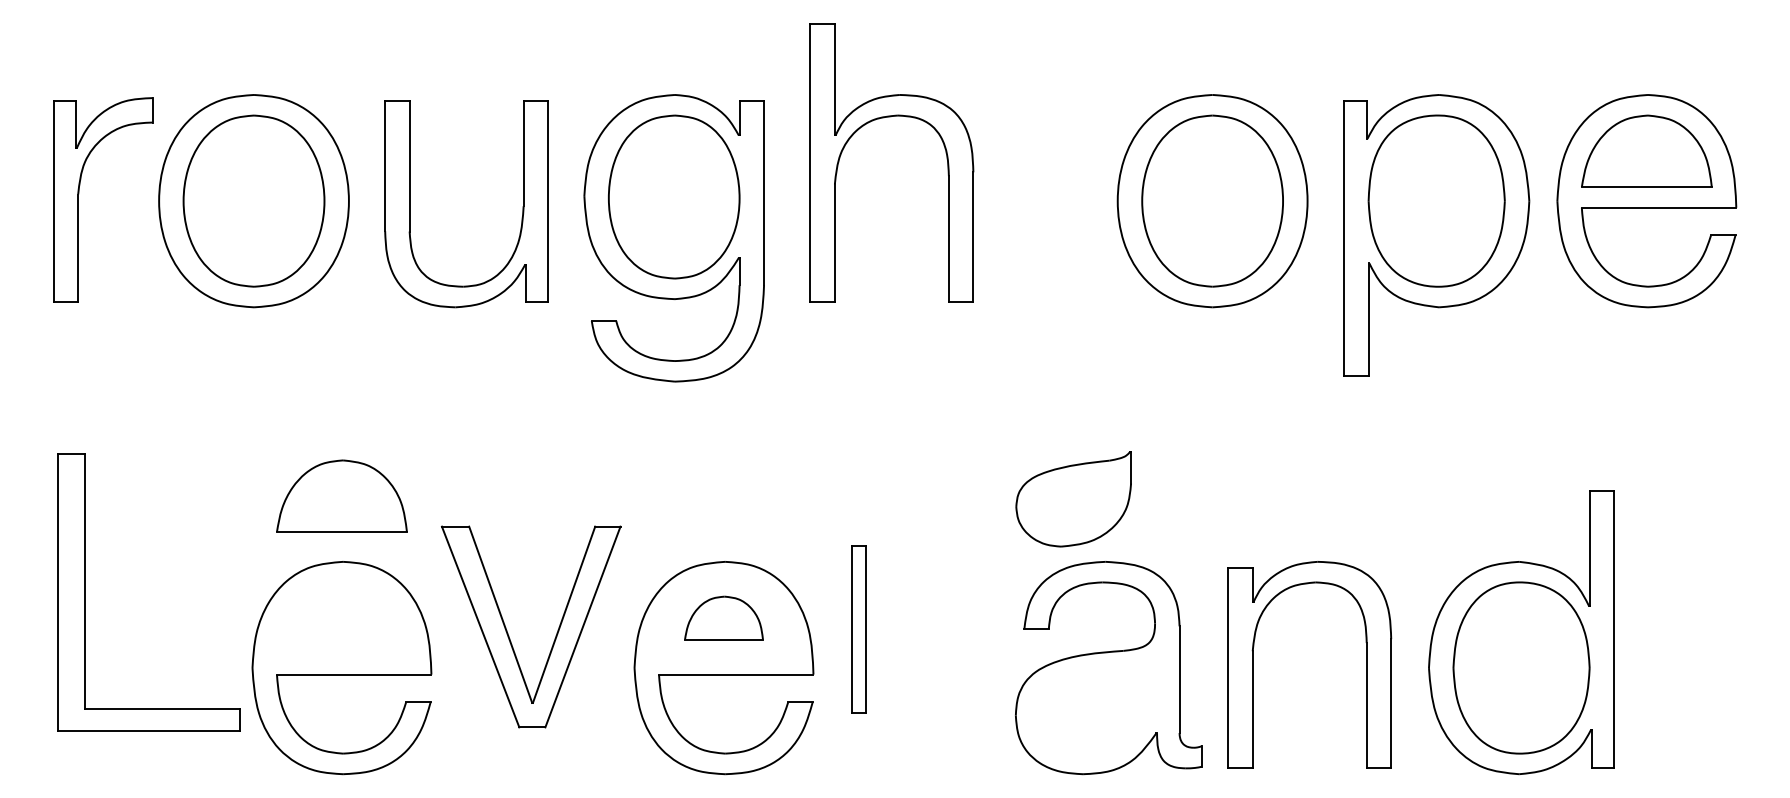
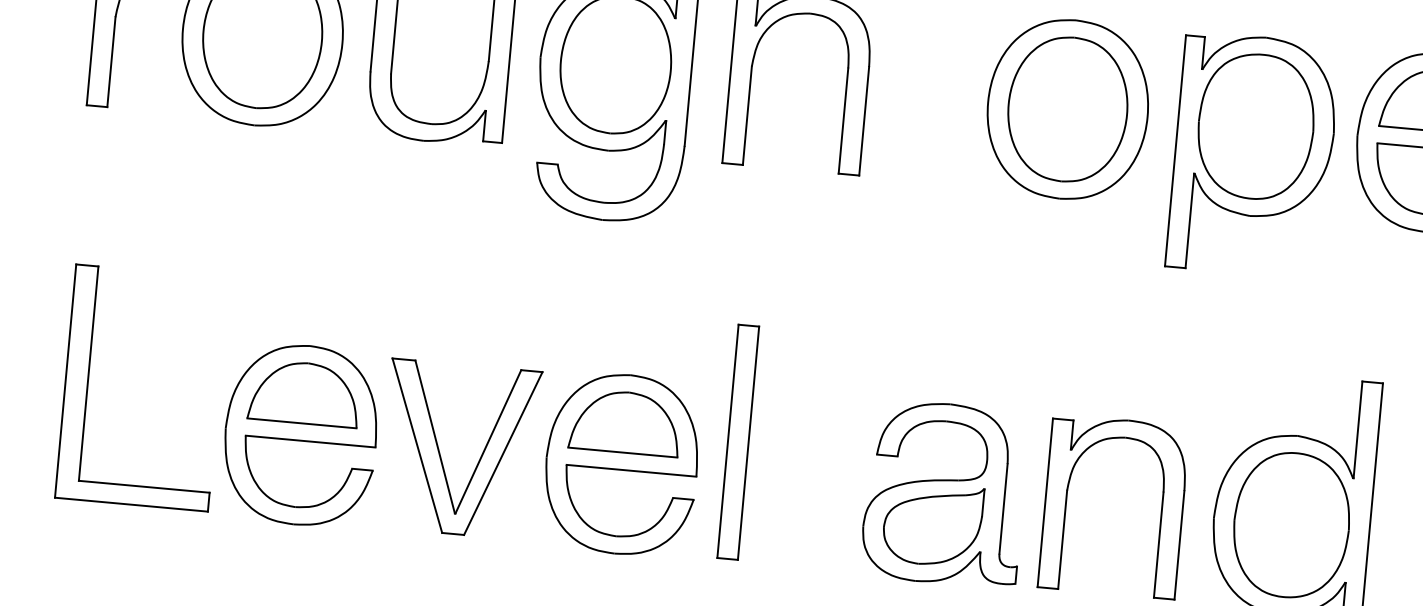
part: (341, 495) -> (304, 392), moved
part: (1073, 499) -> (932, 525), moved
part: (85, 592) -> (88, 383), moved
part: (723, 617) -> (625, 421), size x1.67
part: (858, 629) -> (737, 442), size x1.67
part: (509, 635) -> (440, 455), moved

